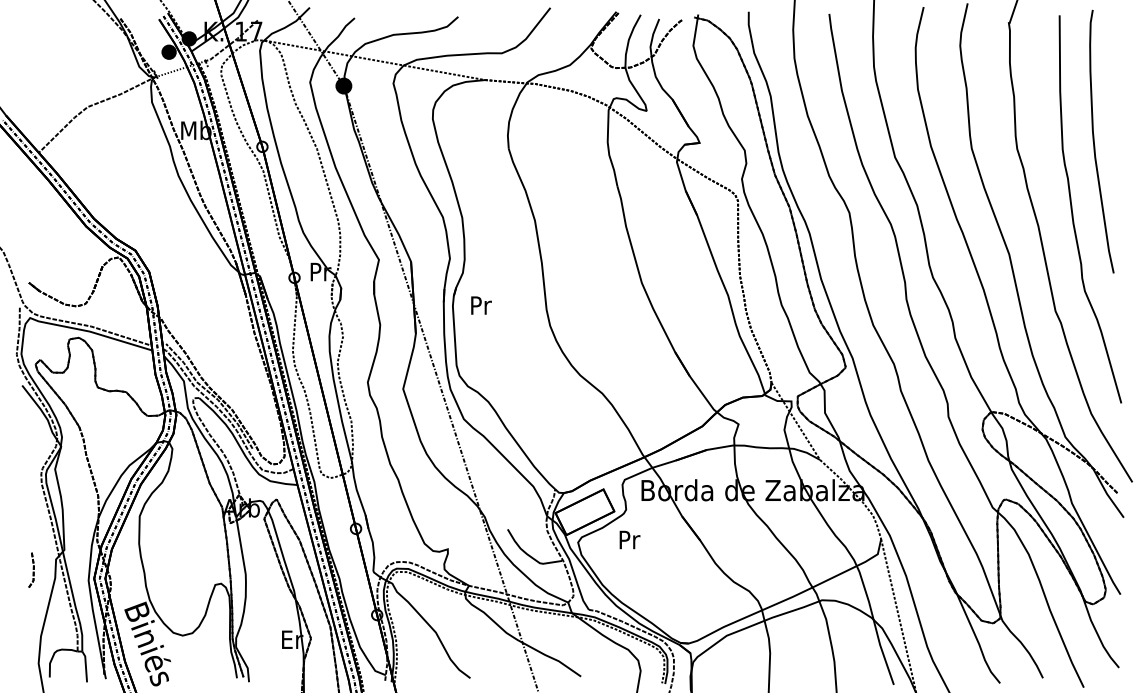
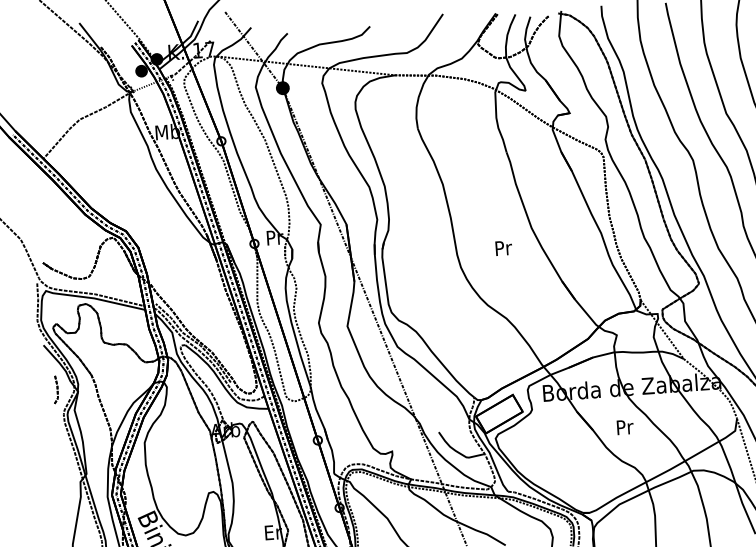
text: (481, 305) -> (503, 248), moved
text: (629, 539) -> (624, 426), moved
part: (31, 569) -> (55, 389), moved

